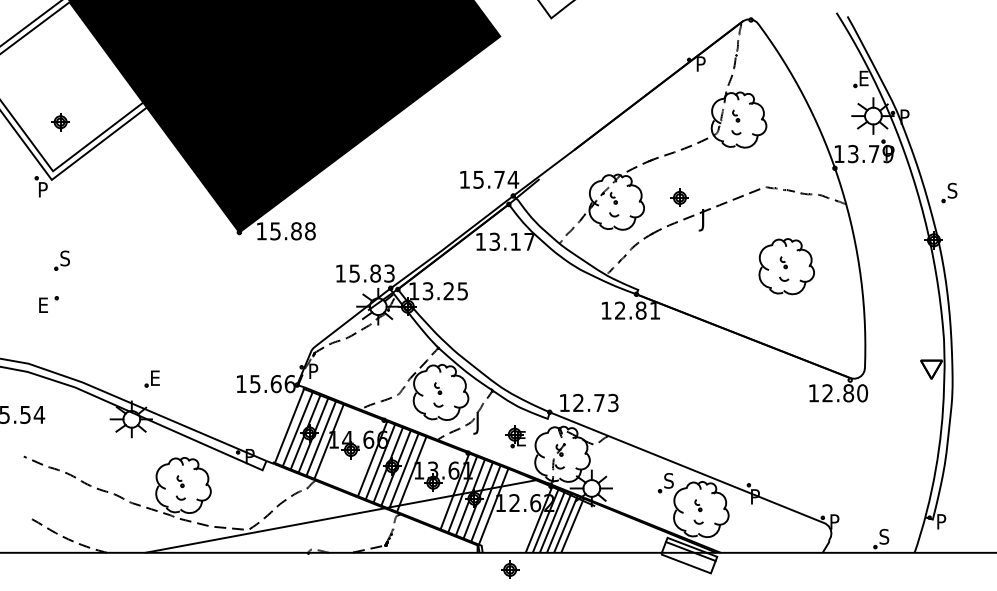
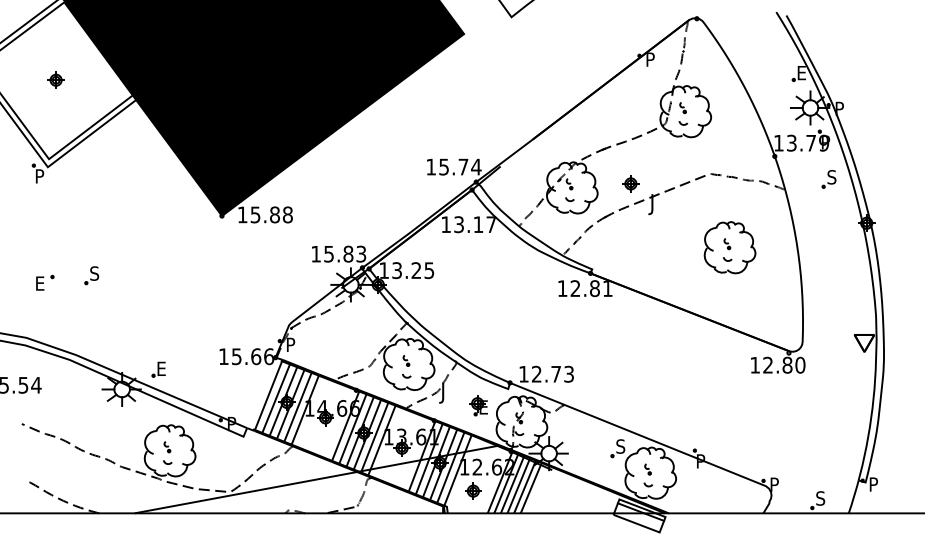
part: (60, 122) -> (55, 80), moved
part: (949, 192) -> (829, 178), moved
part: (61, 260) -> (91, 275), moved
part: (151, 378) -> (158, 369), moved
part: (510, 569) -> (473, 490), moved

